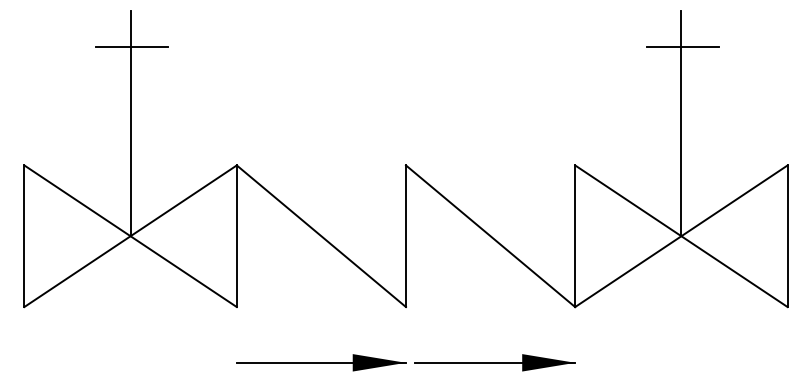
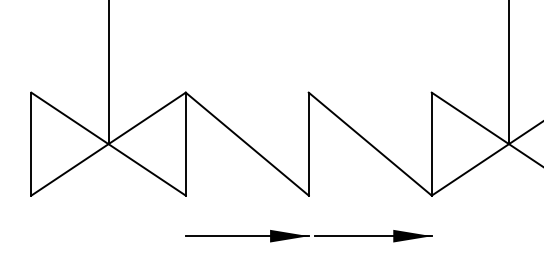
line: (131, 47) -> (109, 6), removed
line: (682, 47) -> (509, 6), removed

